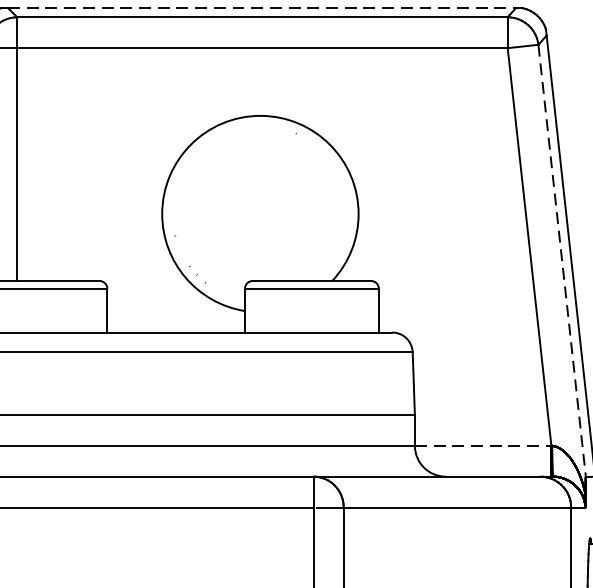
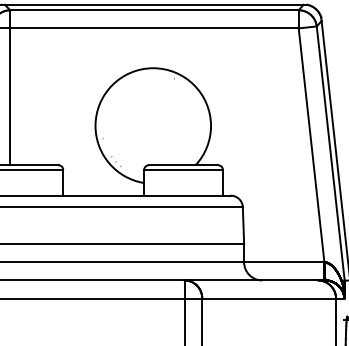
line: (262, 7) -> (154, 4), dashed -> solid
line: (561, 260) -> (330, 153), dashed -> solid
line: (483, 446) -> (284, 262), dashed -> solid

